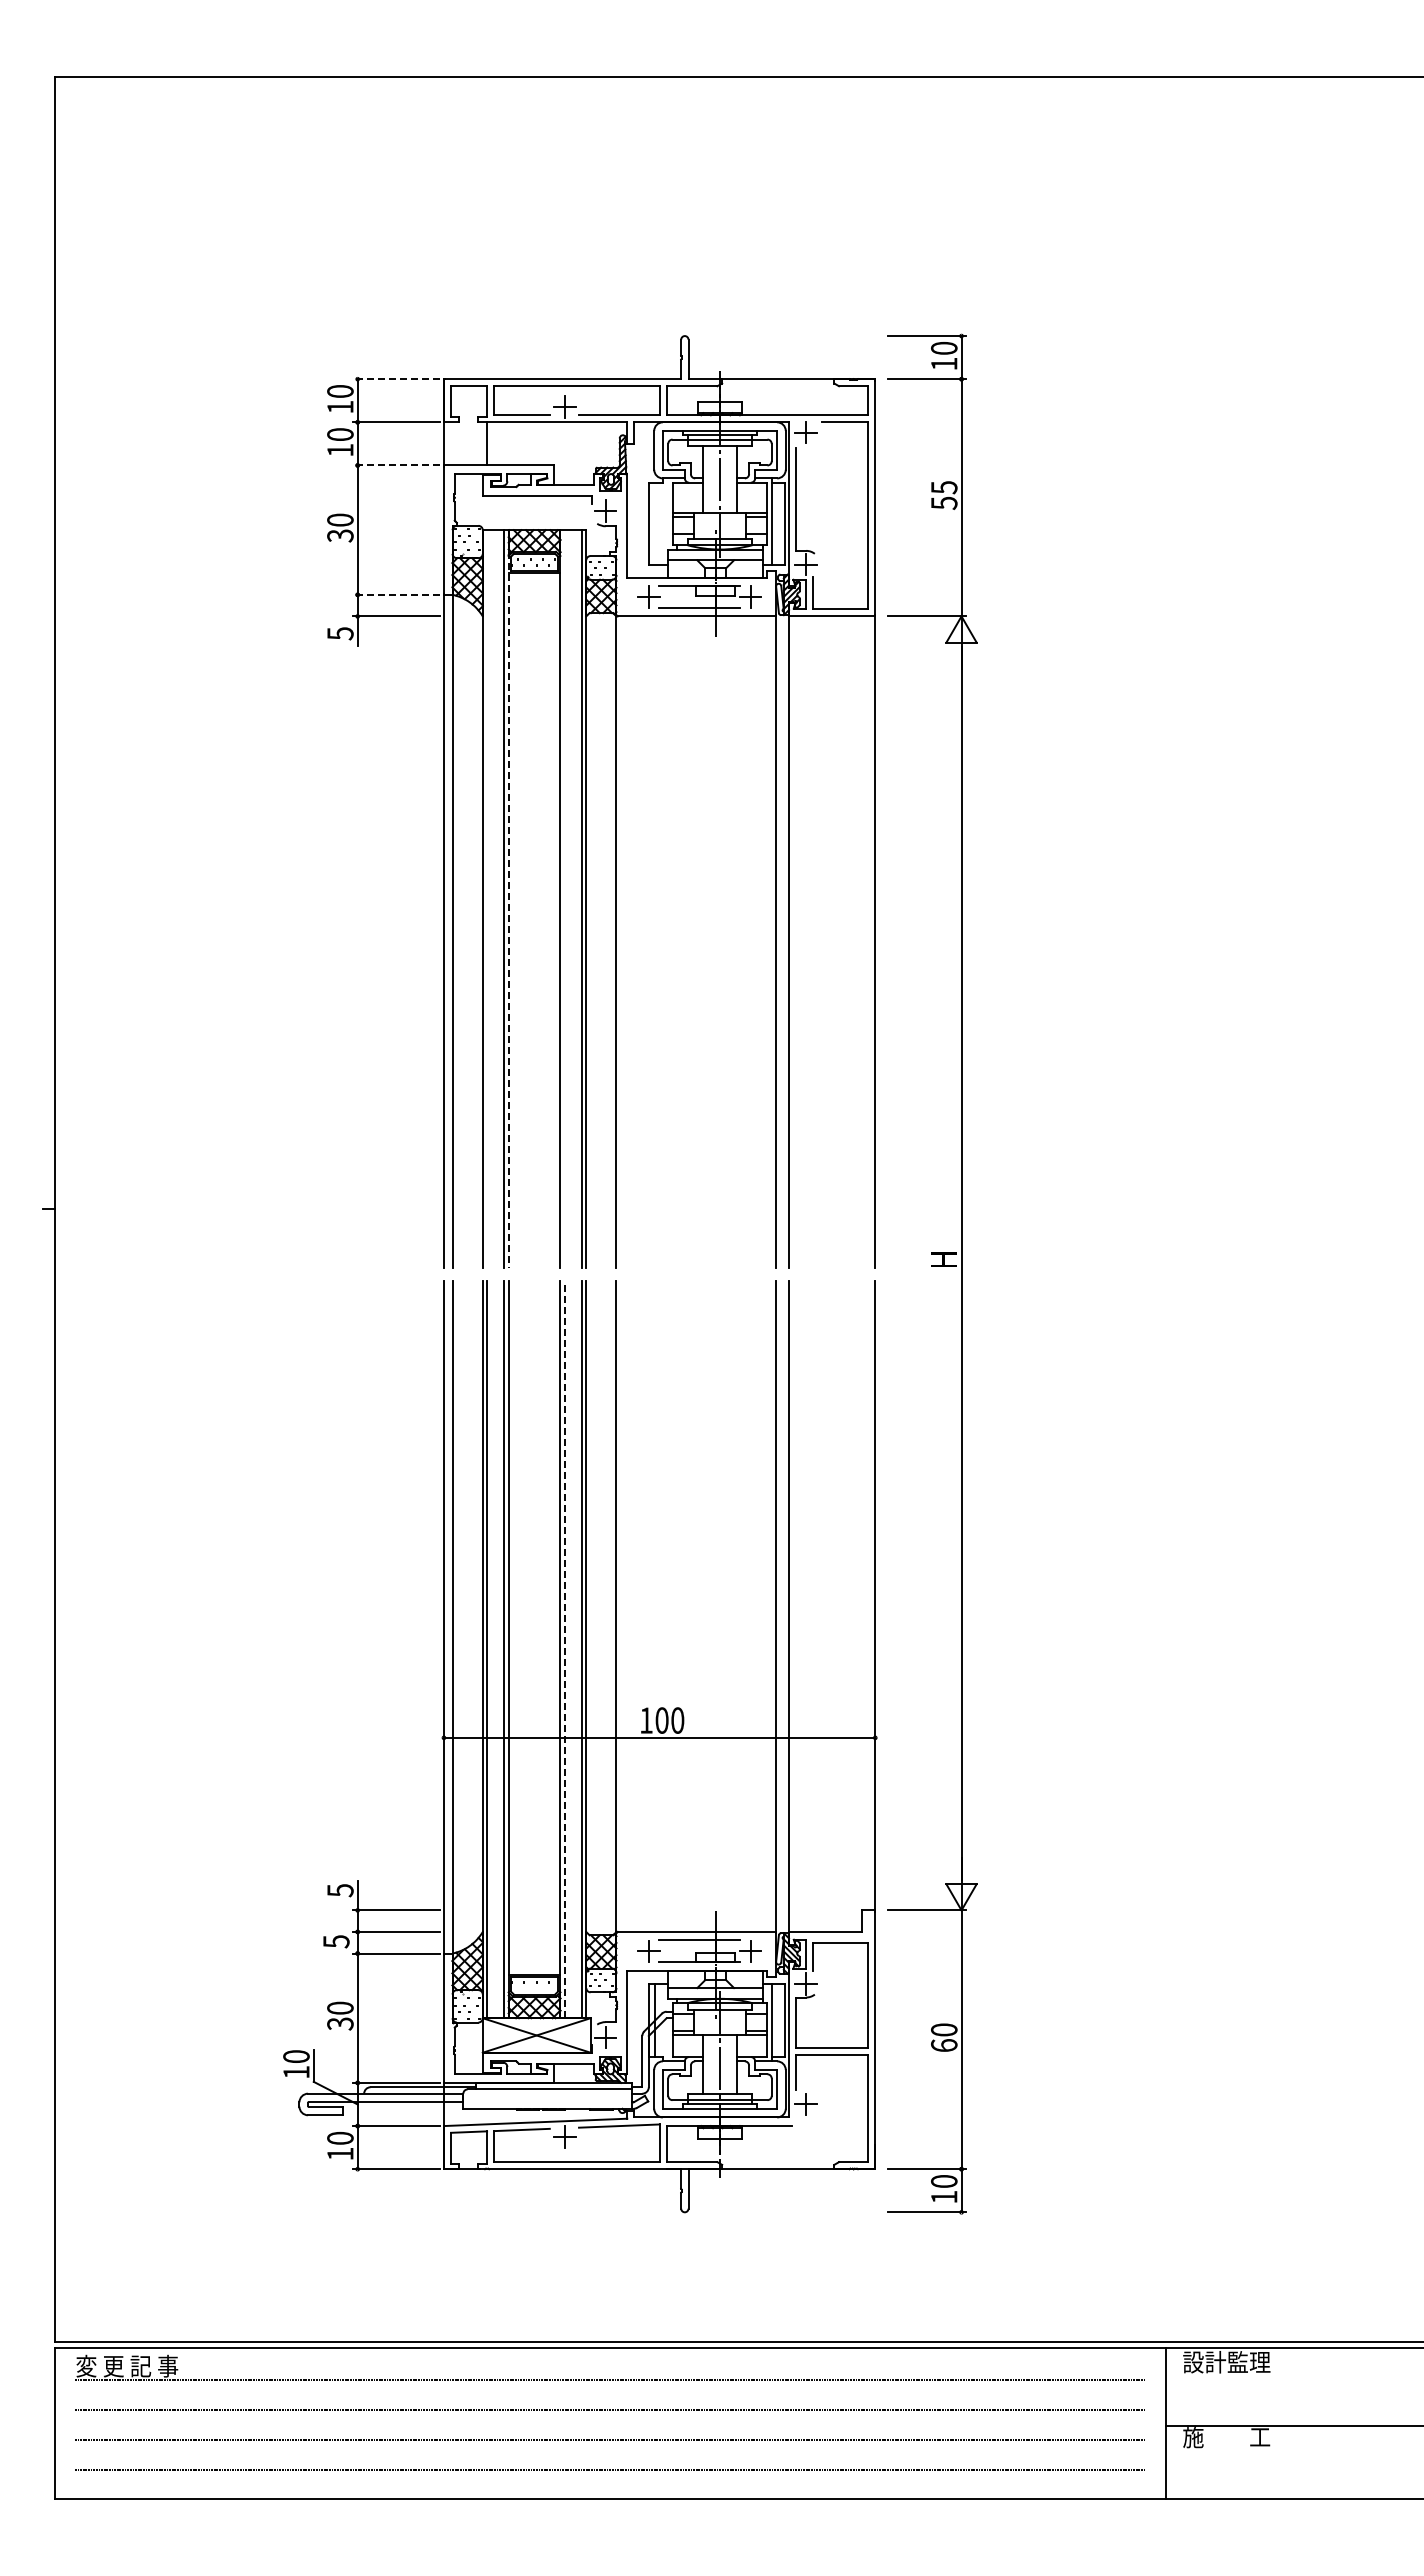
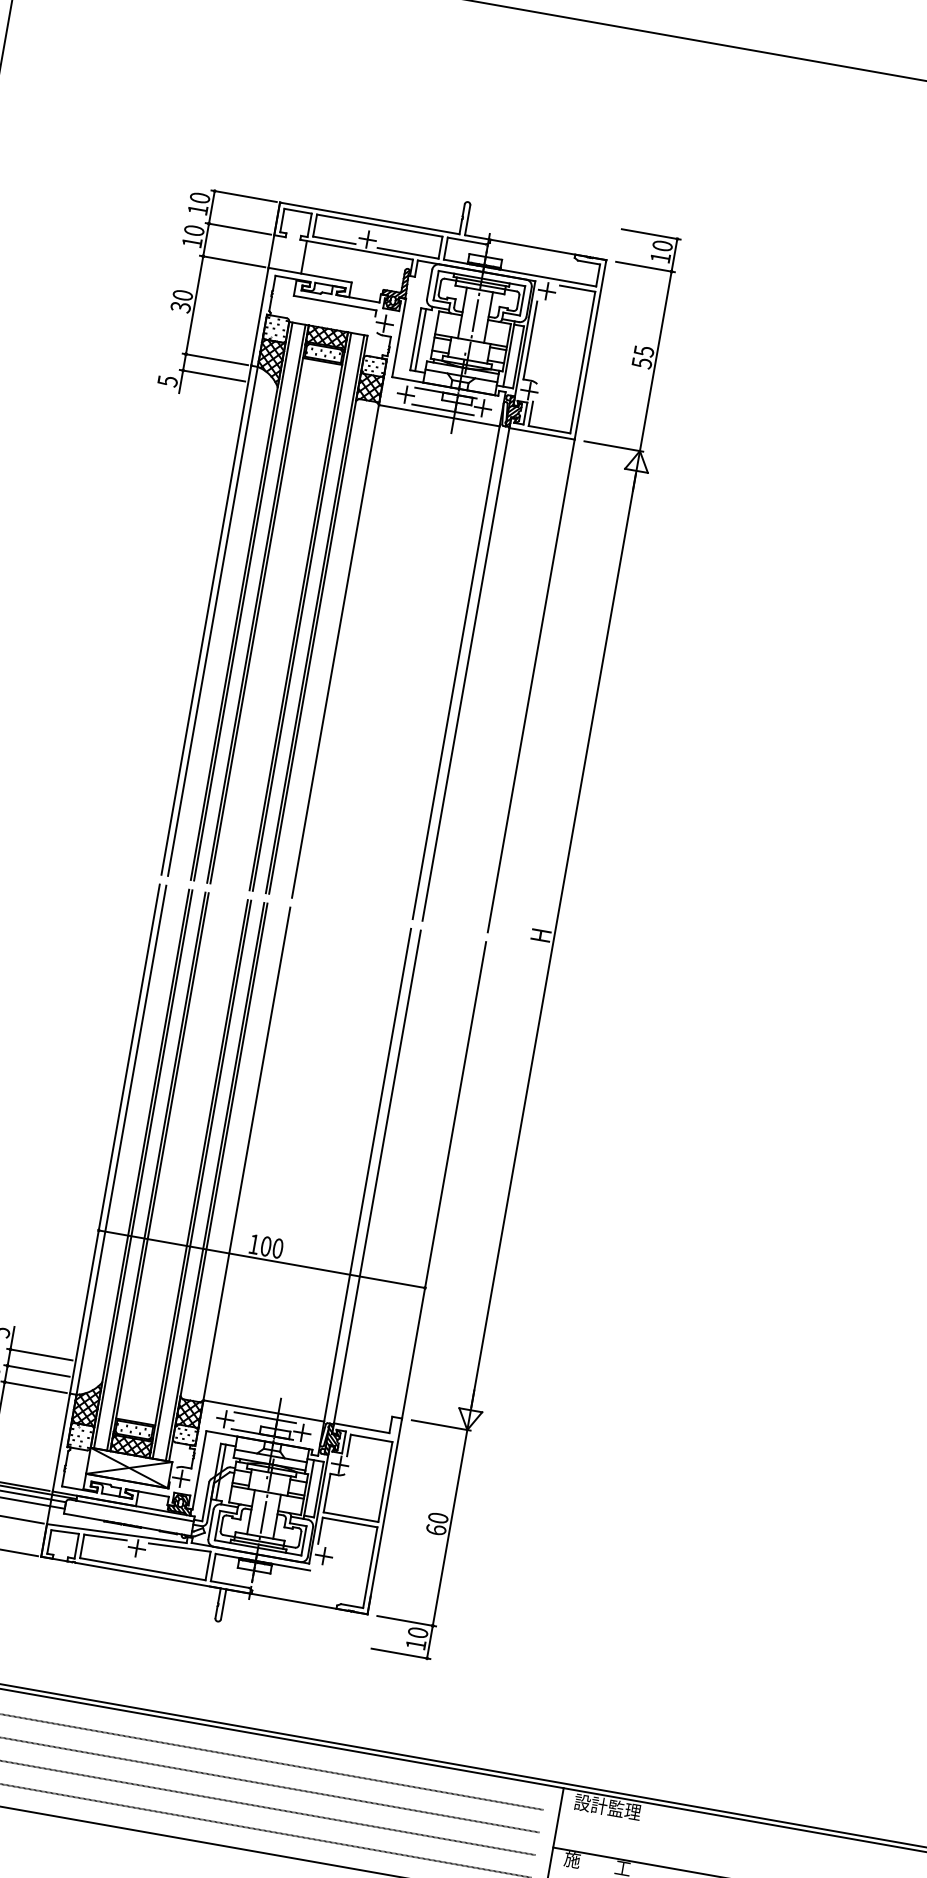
line: (396, 379) -> (244, 196), dashed -> solid
line: (396, 465) -> (232, 261), dashed -> solid
line: (655, 523) -> (420, 339), added
line: (396, 594) -> (215, 359), dashed -> solid
line: (487, 898) -> (243, 601), added
line: (508, 898) -> (259, 604), dashed -> solid
line: (564, 898) -> (301, 611), added
line: (564, 1649) -> (201, 1179), dashed -> solid

